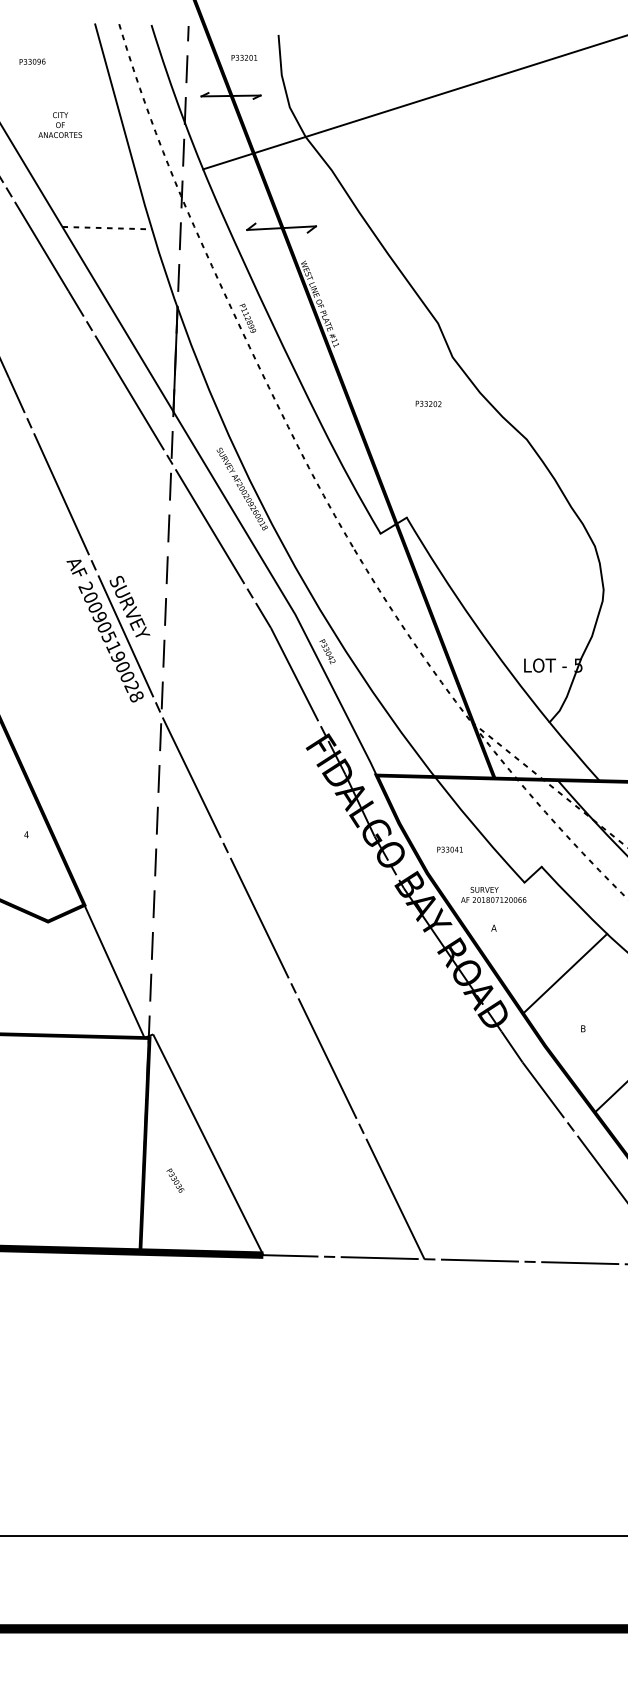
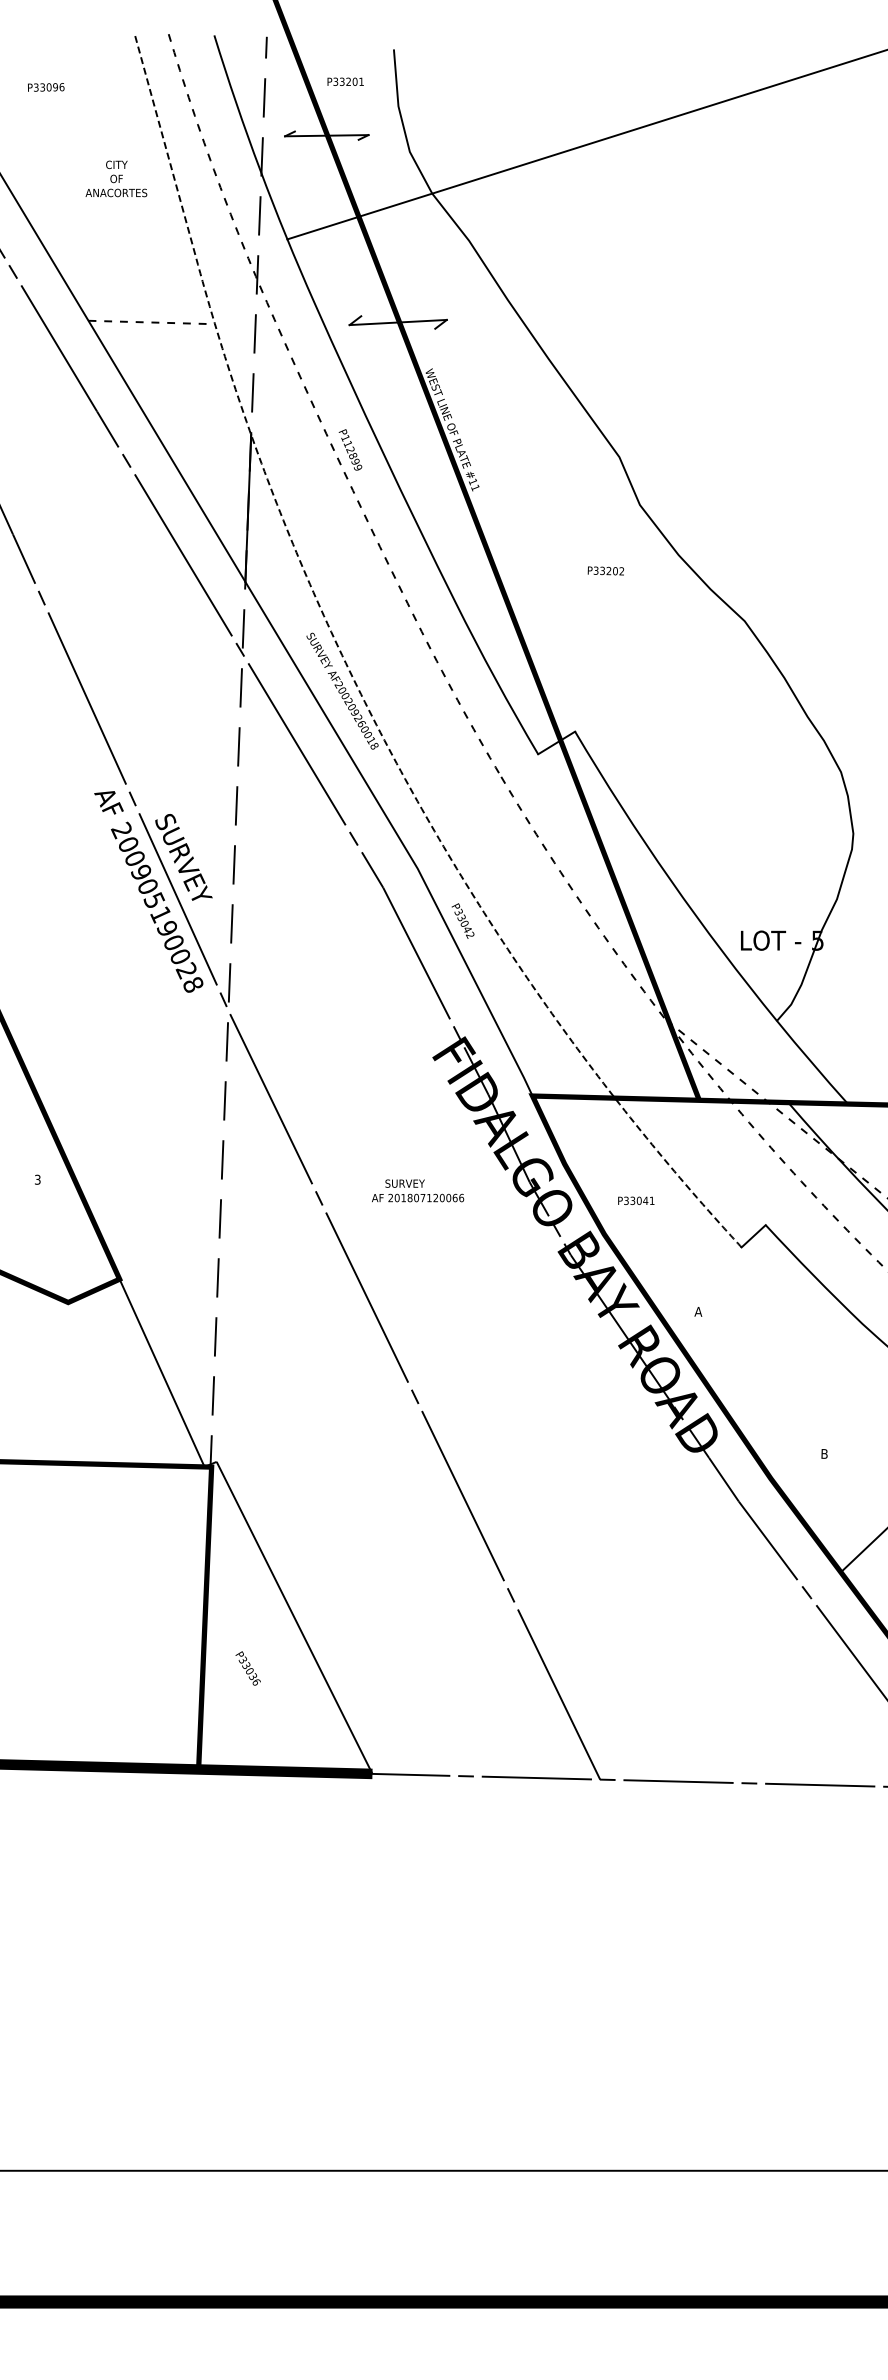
text: (60, 124) -> (116, 178), moved
line: (252, 485) -> (357, 685), solid -> dashed
text: (26, 834) -> (37, 1179), 4 -> 3
text: (494, 894) -> (418, 1190), moved
line: (564, 973) -> (798, 1375), removed

